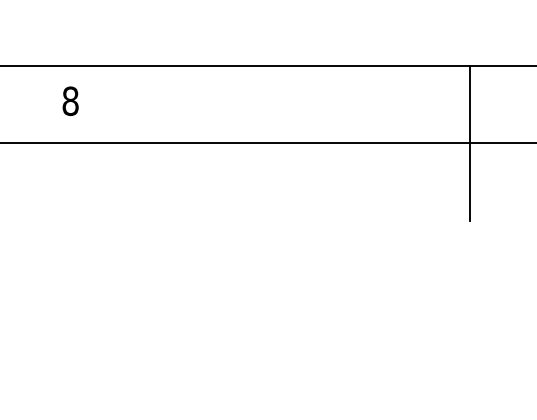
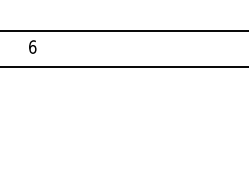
text: (70, 100) -> (32, 46), 8 -> 6
line: (468, 143) -> (217, 66), removed

